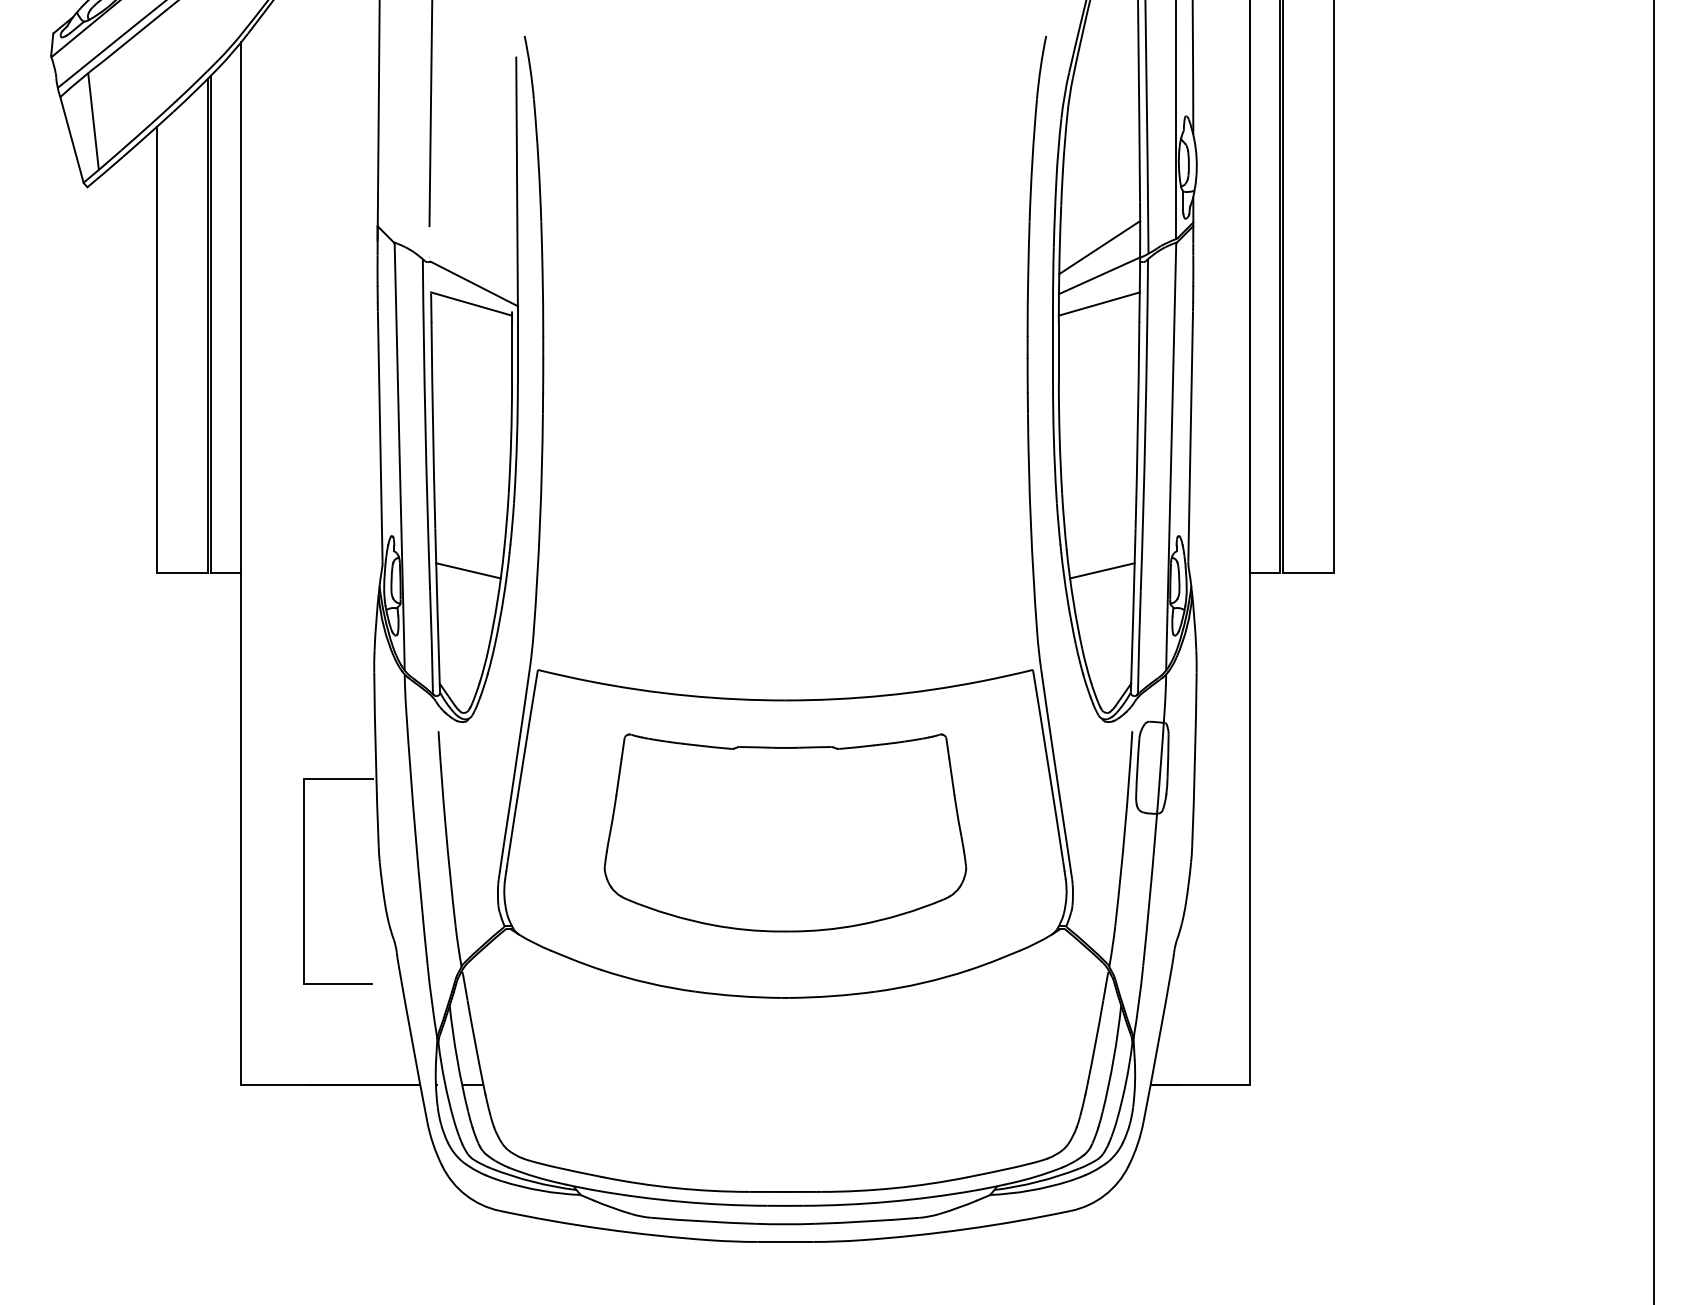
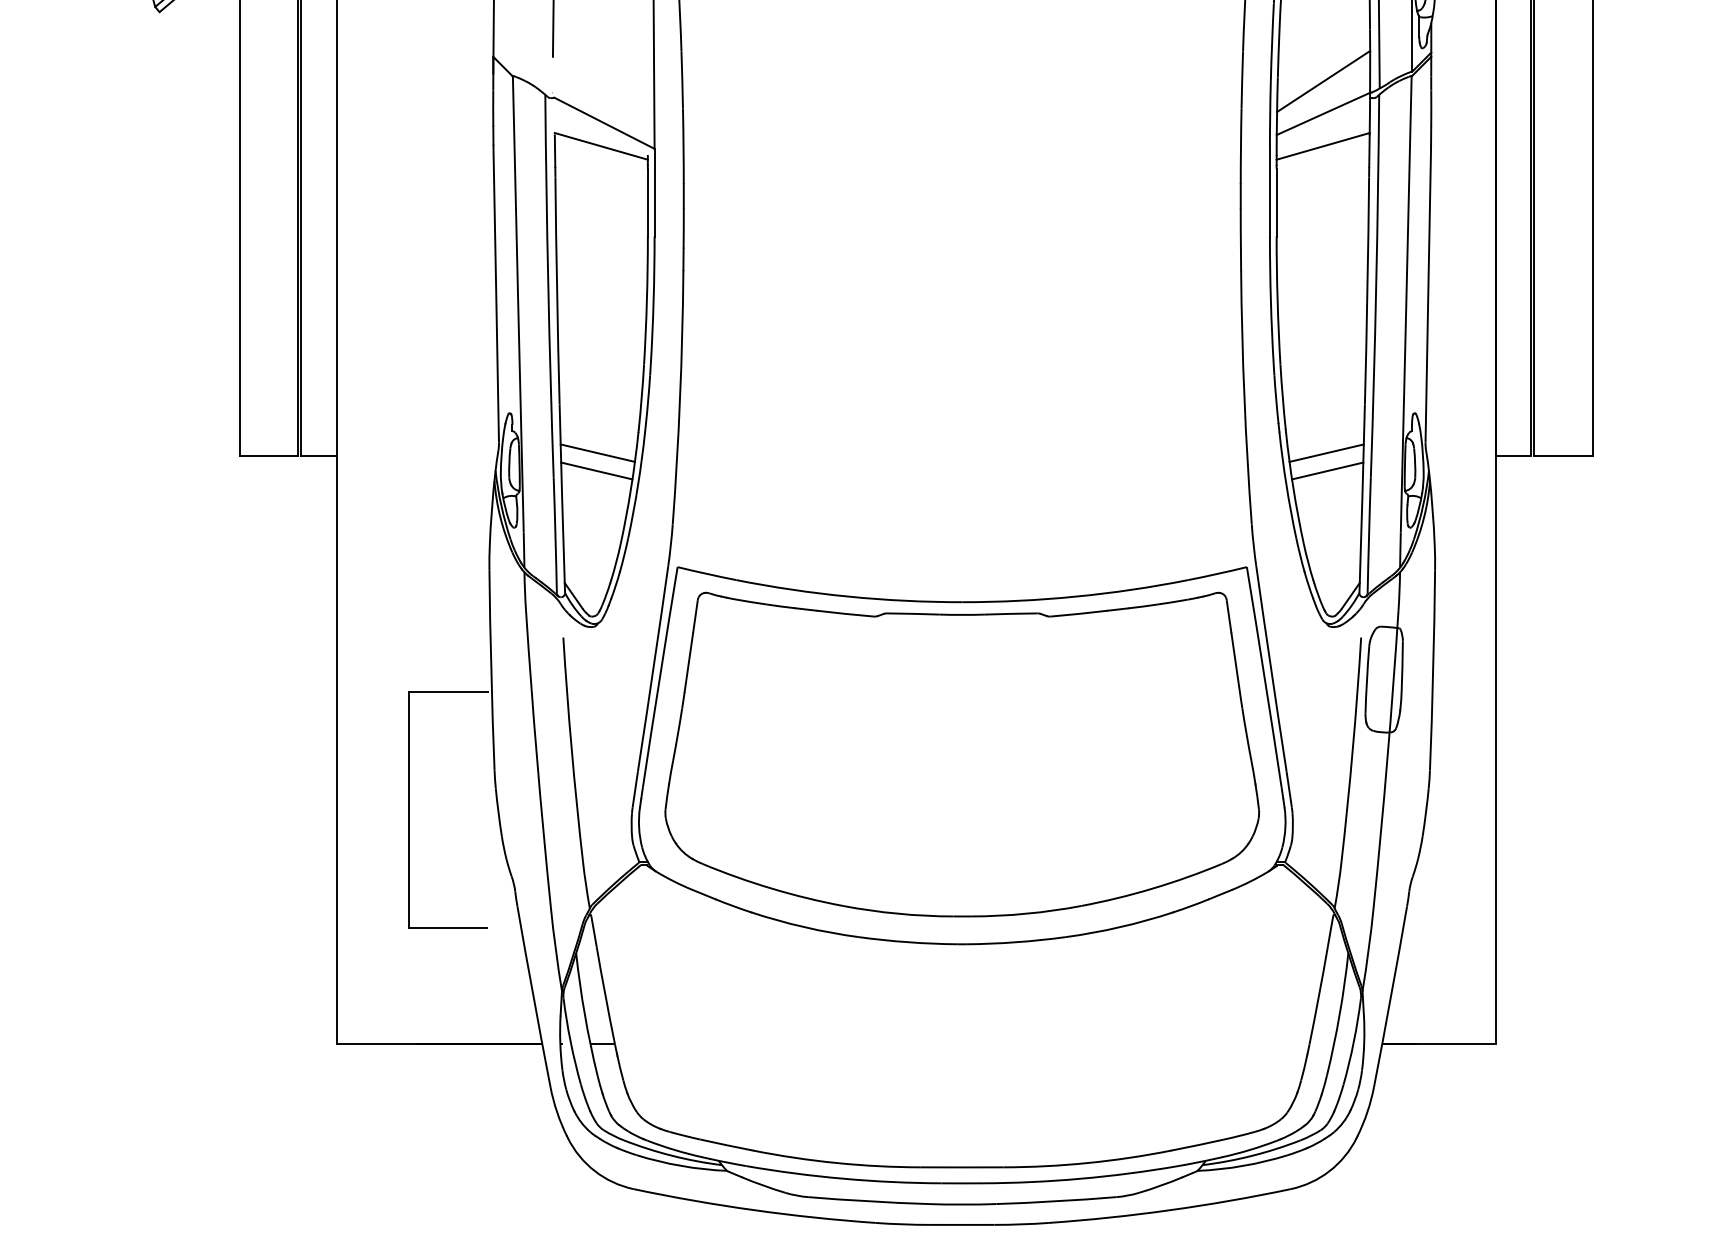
line: (467, 586) -> (596, 471), added
line: (1103, 586) -> (1327, 471), added
part: (785, 832) -> (962, 754), size x1.43

